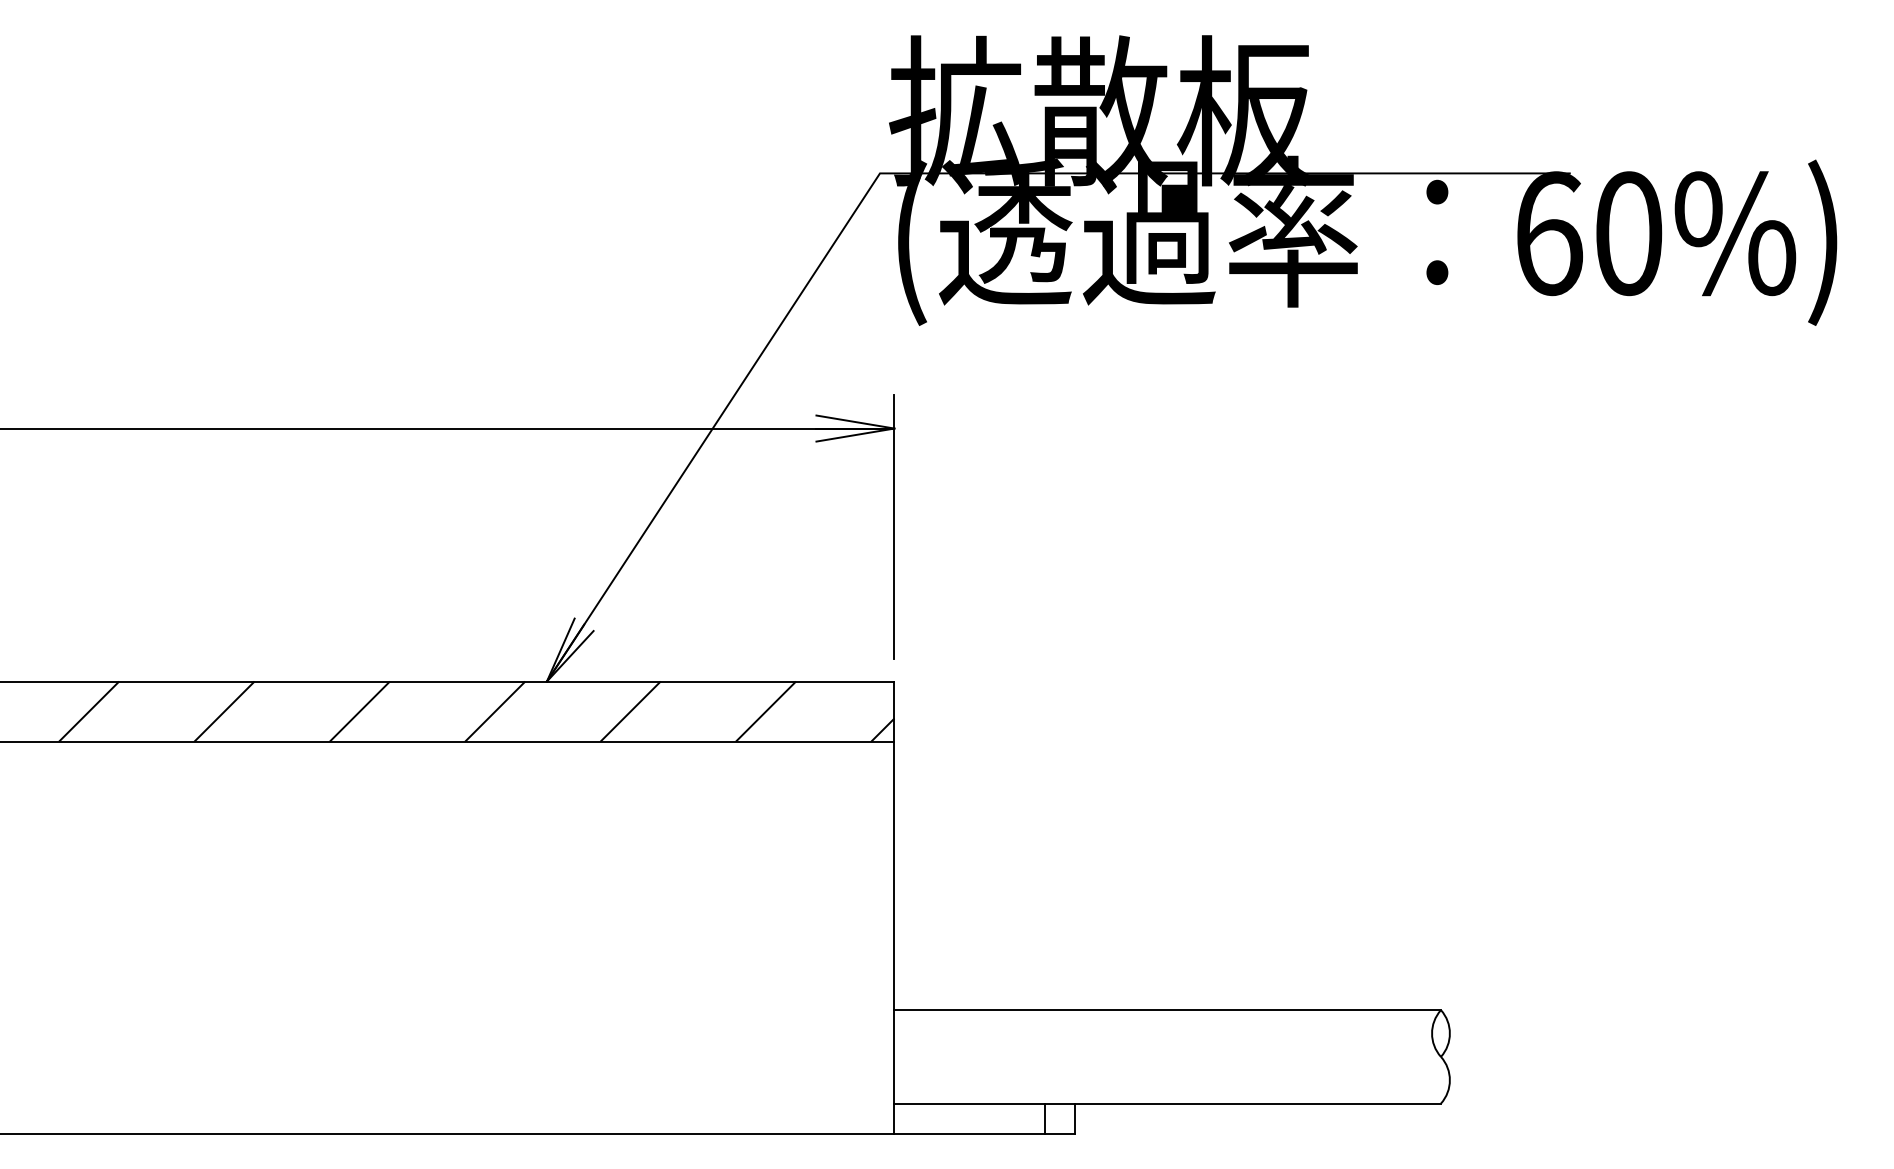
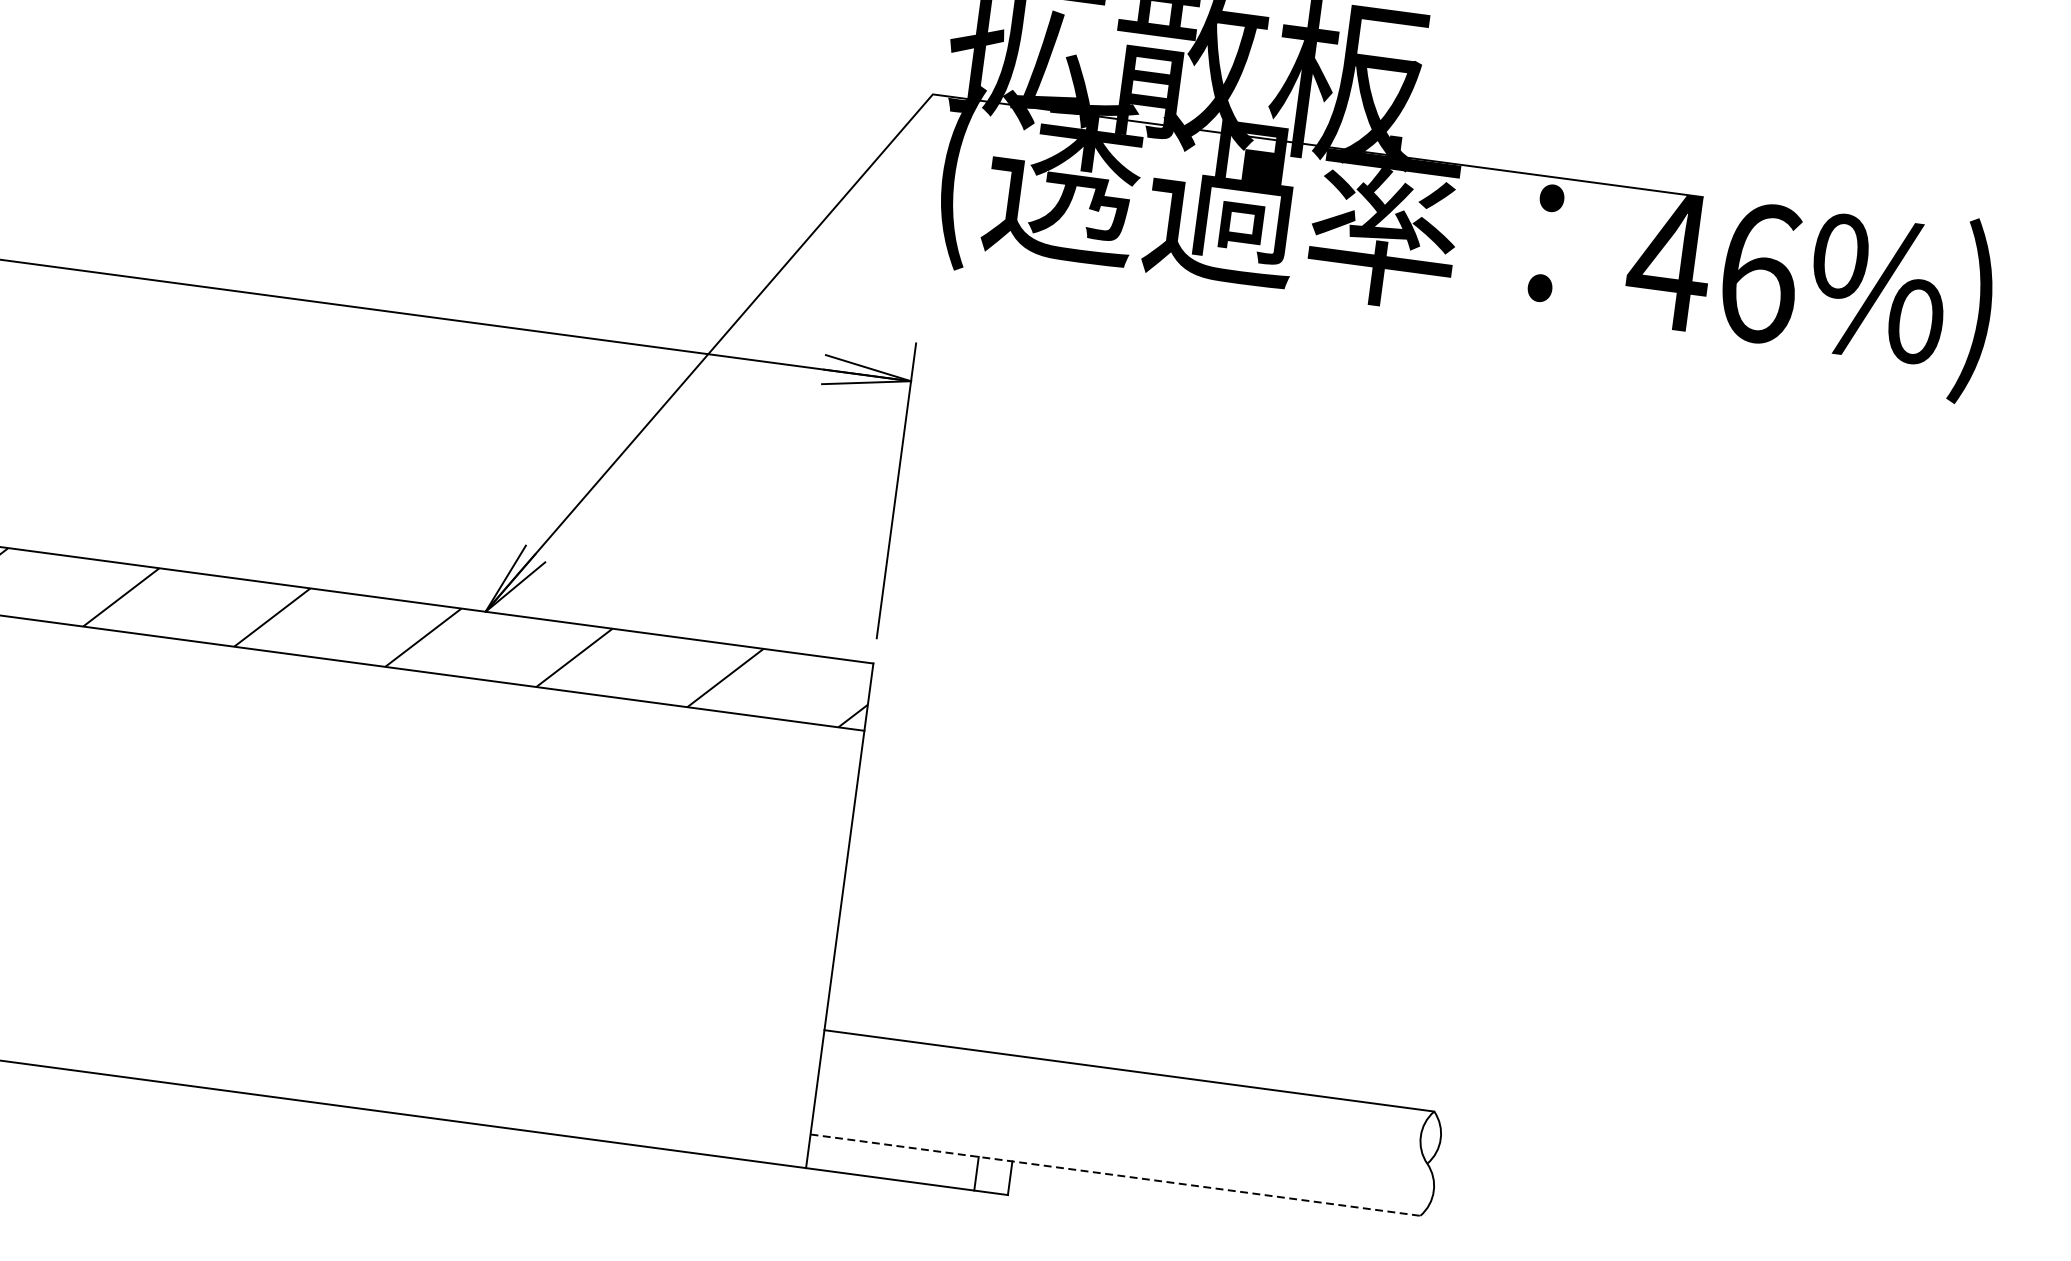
text: (1587, 233) -> (1713, 266), 60%) -> 46%)
line: (1168, 1103) -> (1116, 1175), solid -> dashed

